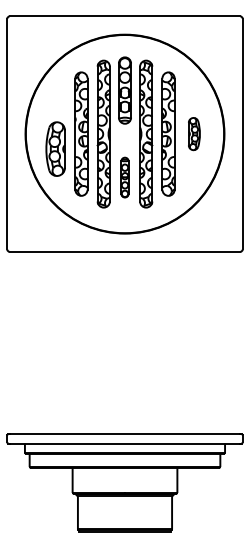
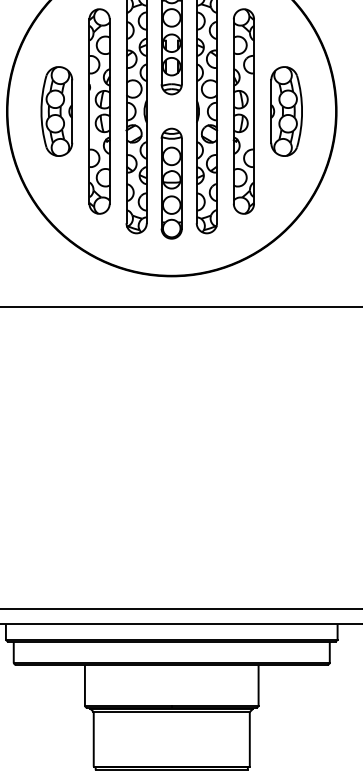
part: (194, 133) -> (286, 110), size x1.67
part: (55, 148) -> (56, 110), moved
part: (124, 177) -> (170, 183), size x1.67

